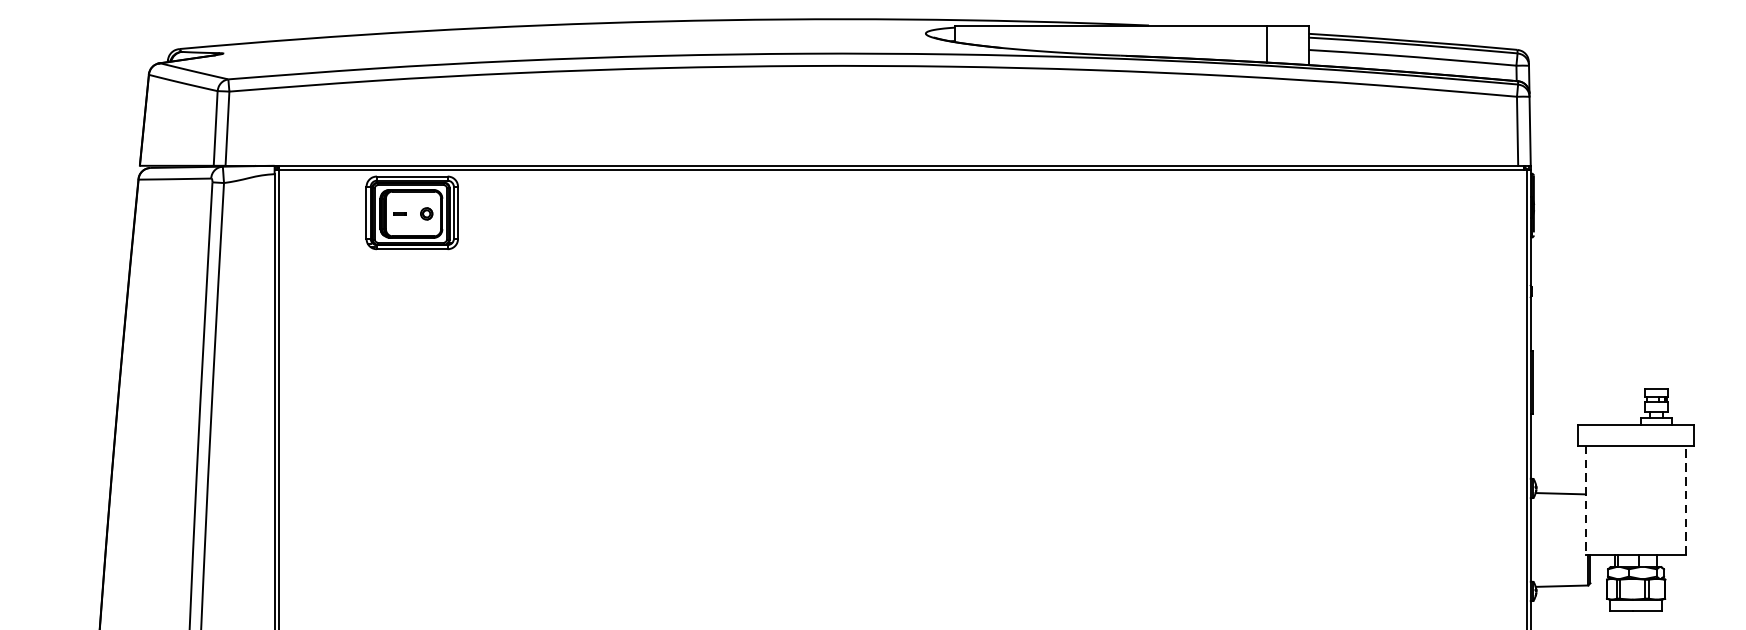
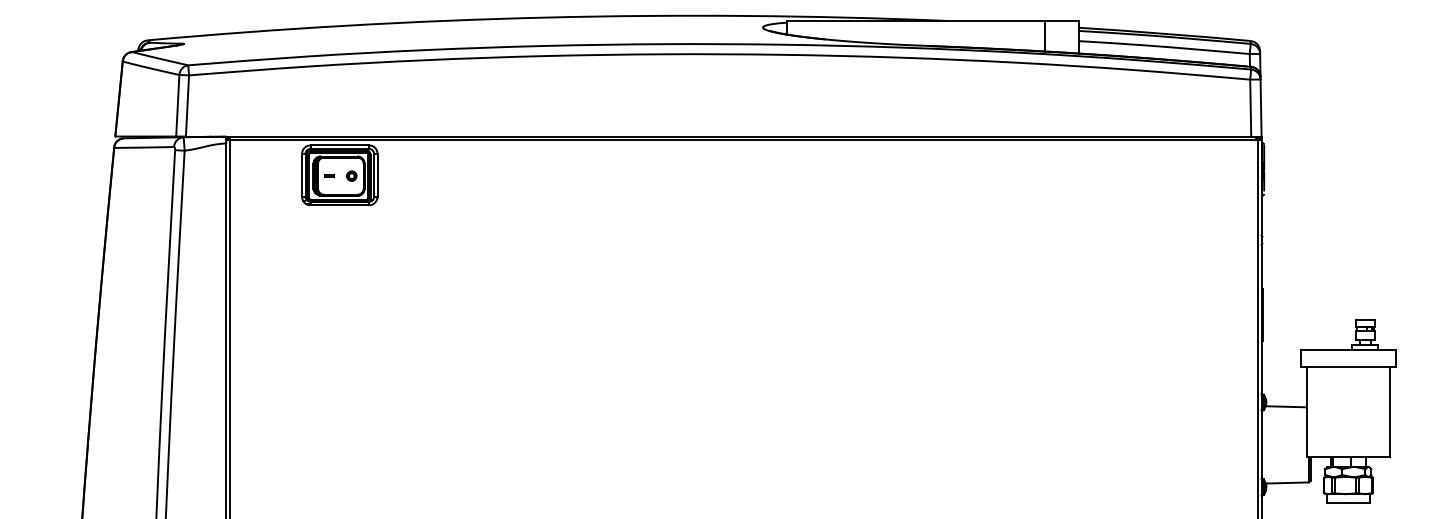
line: (1585, 500) -> (1306, 412), dashed -> solid
line: (1685, 500) -> (1389, 412), dashed -> solid

